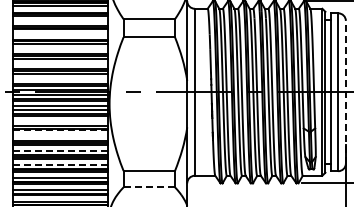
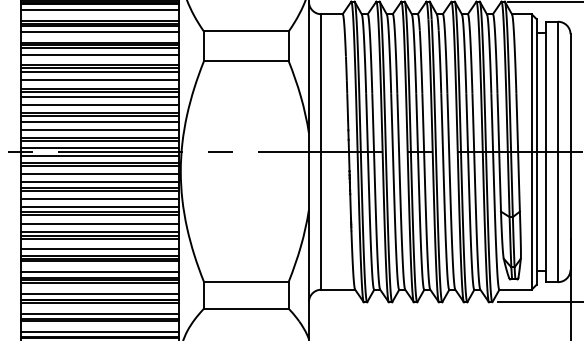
line: (60, 19) -> (99, 31), added
line: (60, 33) -> (99, 55), added
line: (60, 48) -> (99, 79), added
line: (60, 63) -> (99, 104), added
line: (60, 78) -> (99, 129), added
line: (345, 91) -> (569, 150), dashed -> solid
line: (60, 121) -> (99, 200), added
line: (60, 130) -> (99, 215), dashed -> solid
line: (60, 136) -> (99, 224), added
line: (60, 150) -> (99, 248), dashed -> solid
line: (60, 164) -> (99, 271), dashed -> solid
line: (149, 187) -> (246, 309), dashed -> solid

